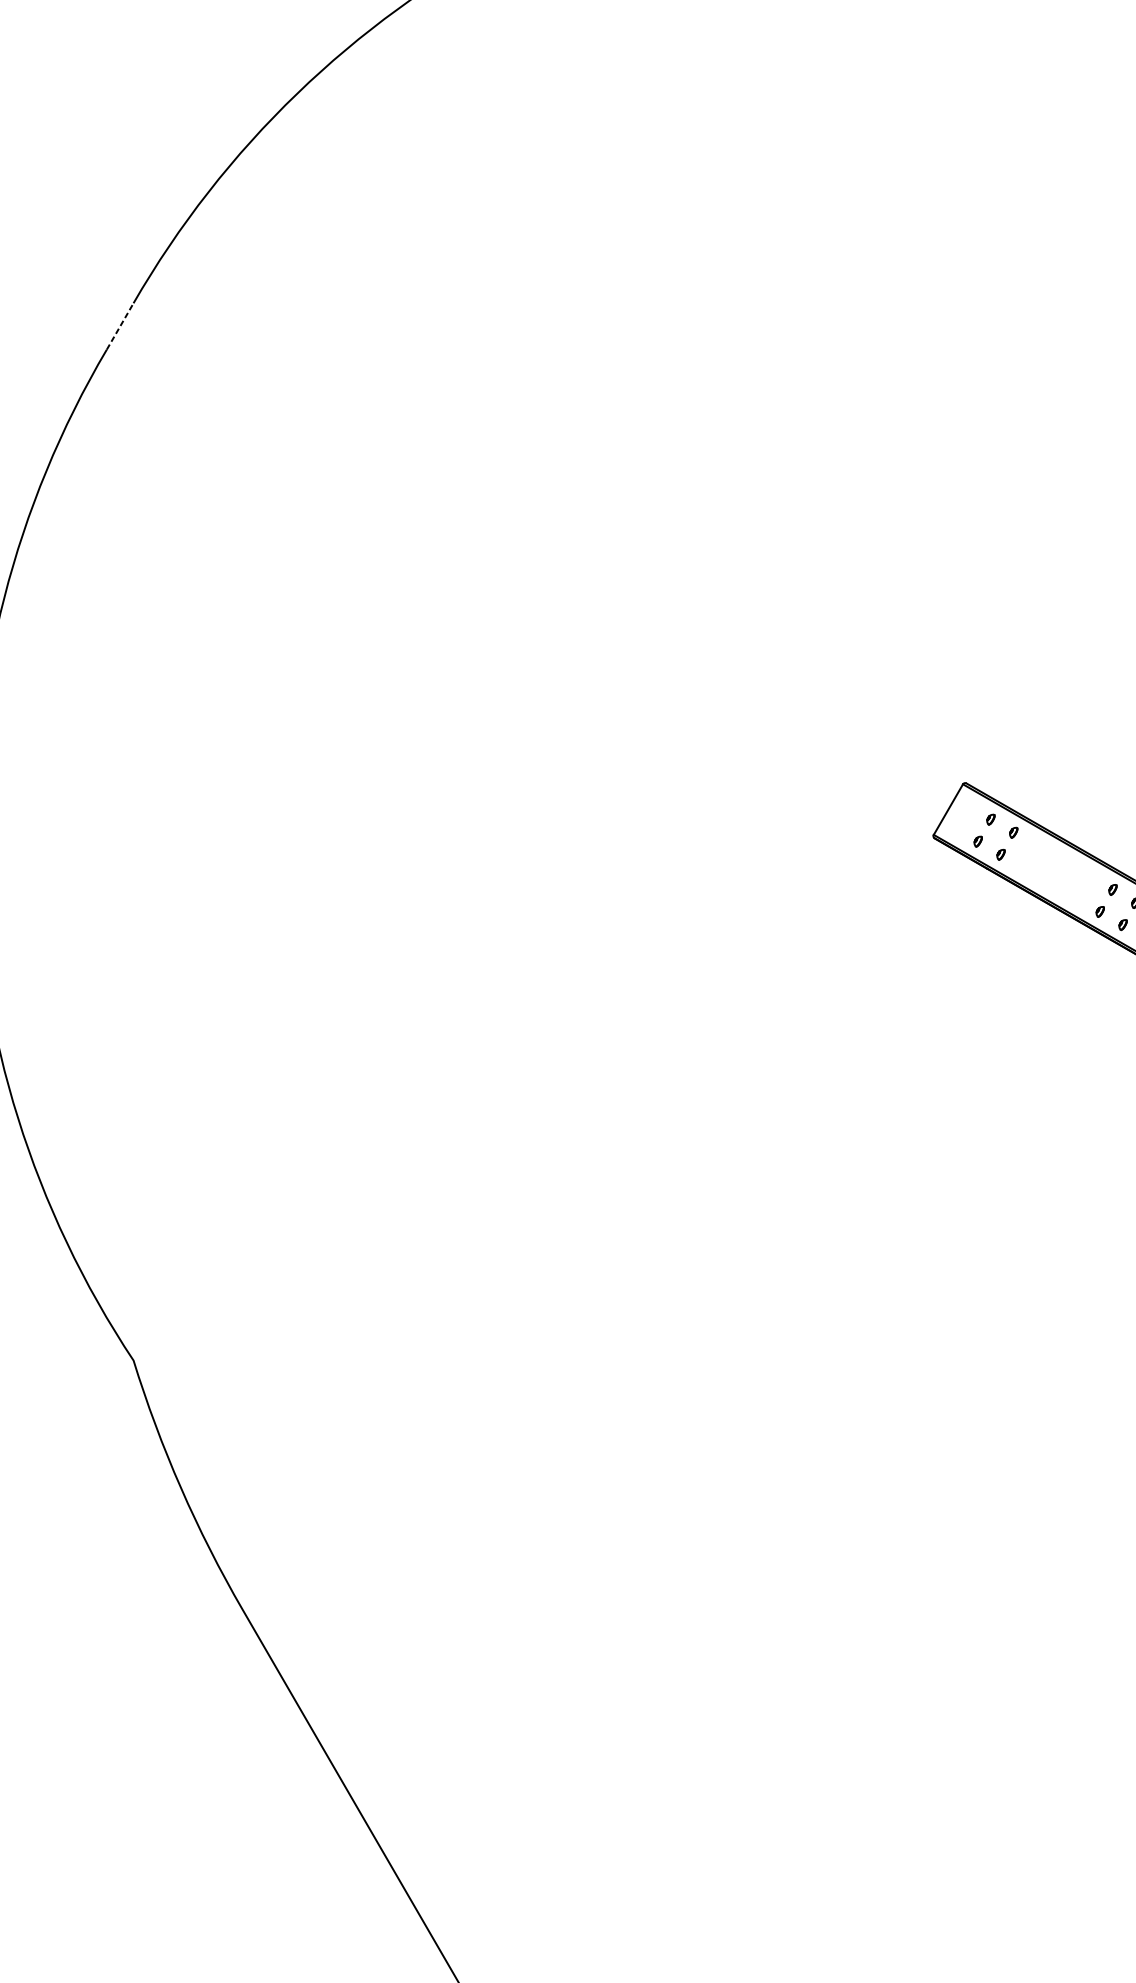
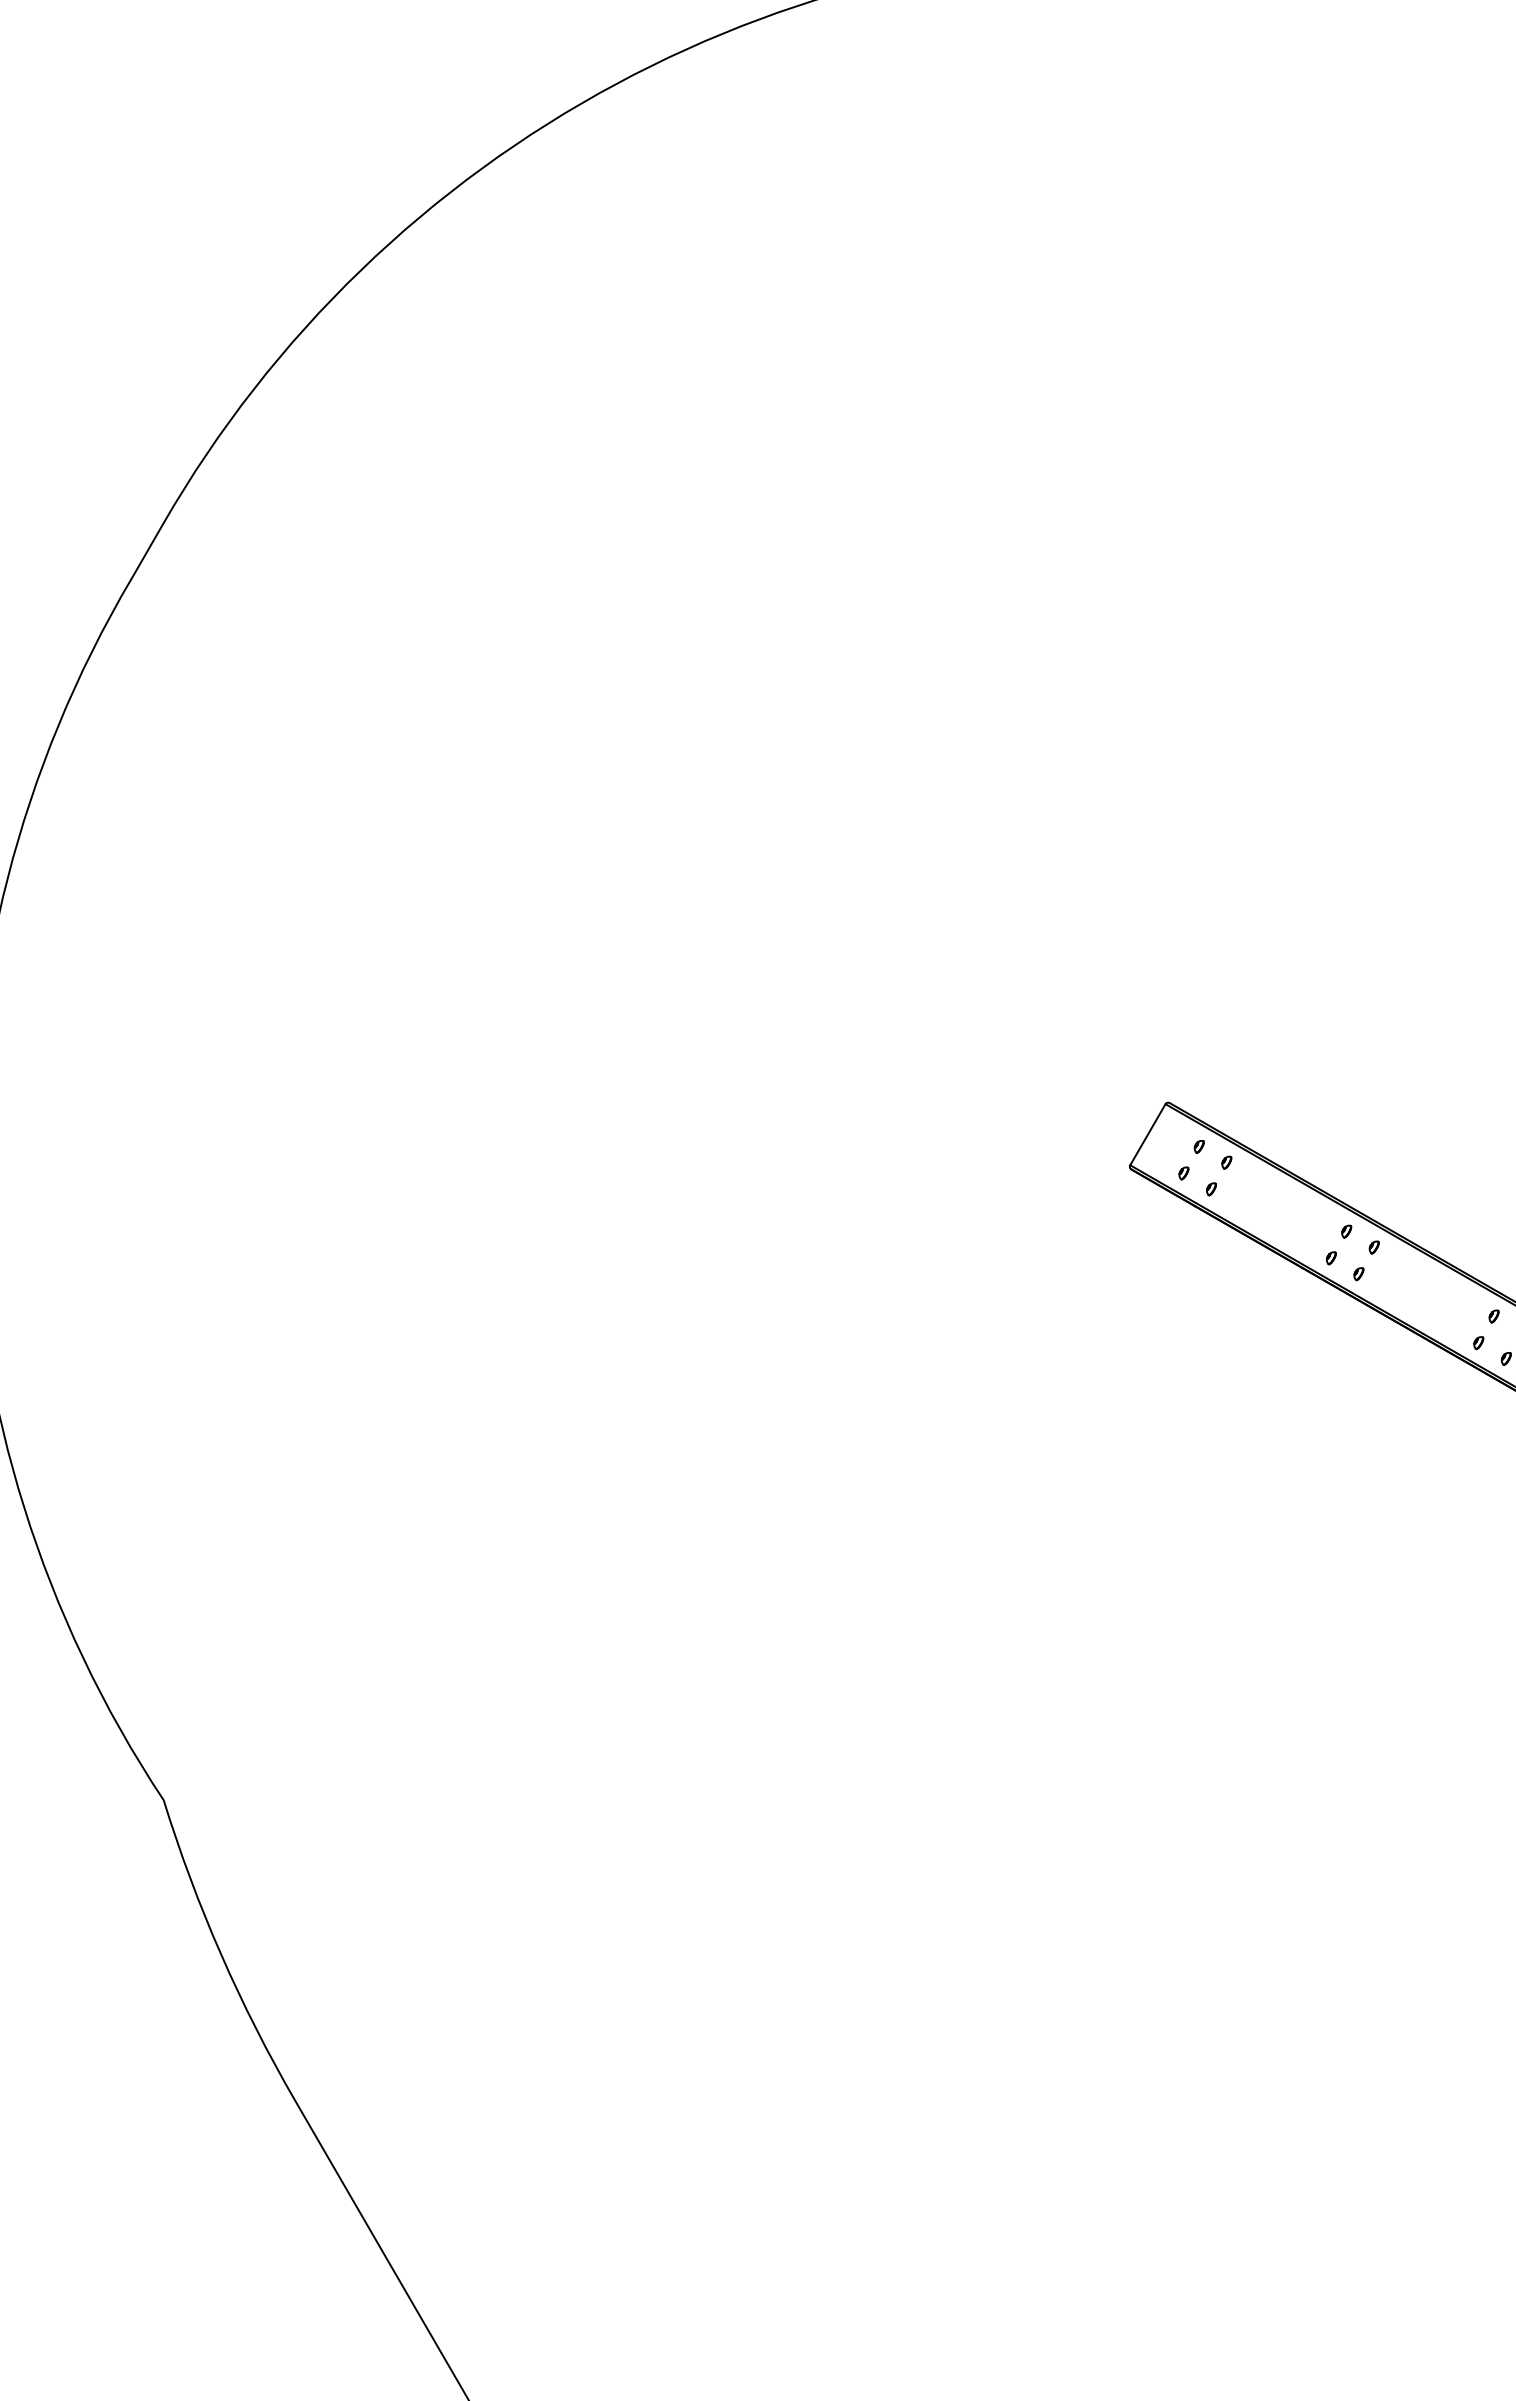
line: (120, 325) -> (147, 550), dashed -> solid

